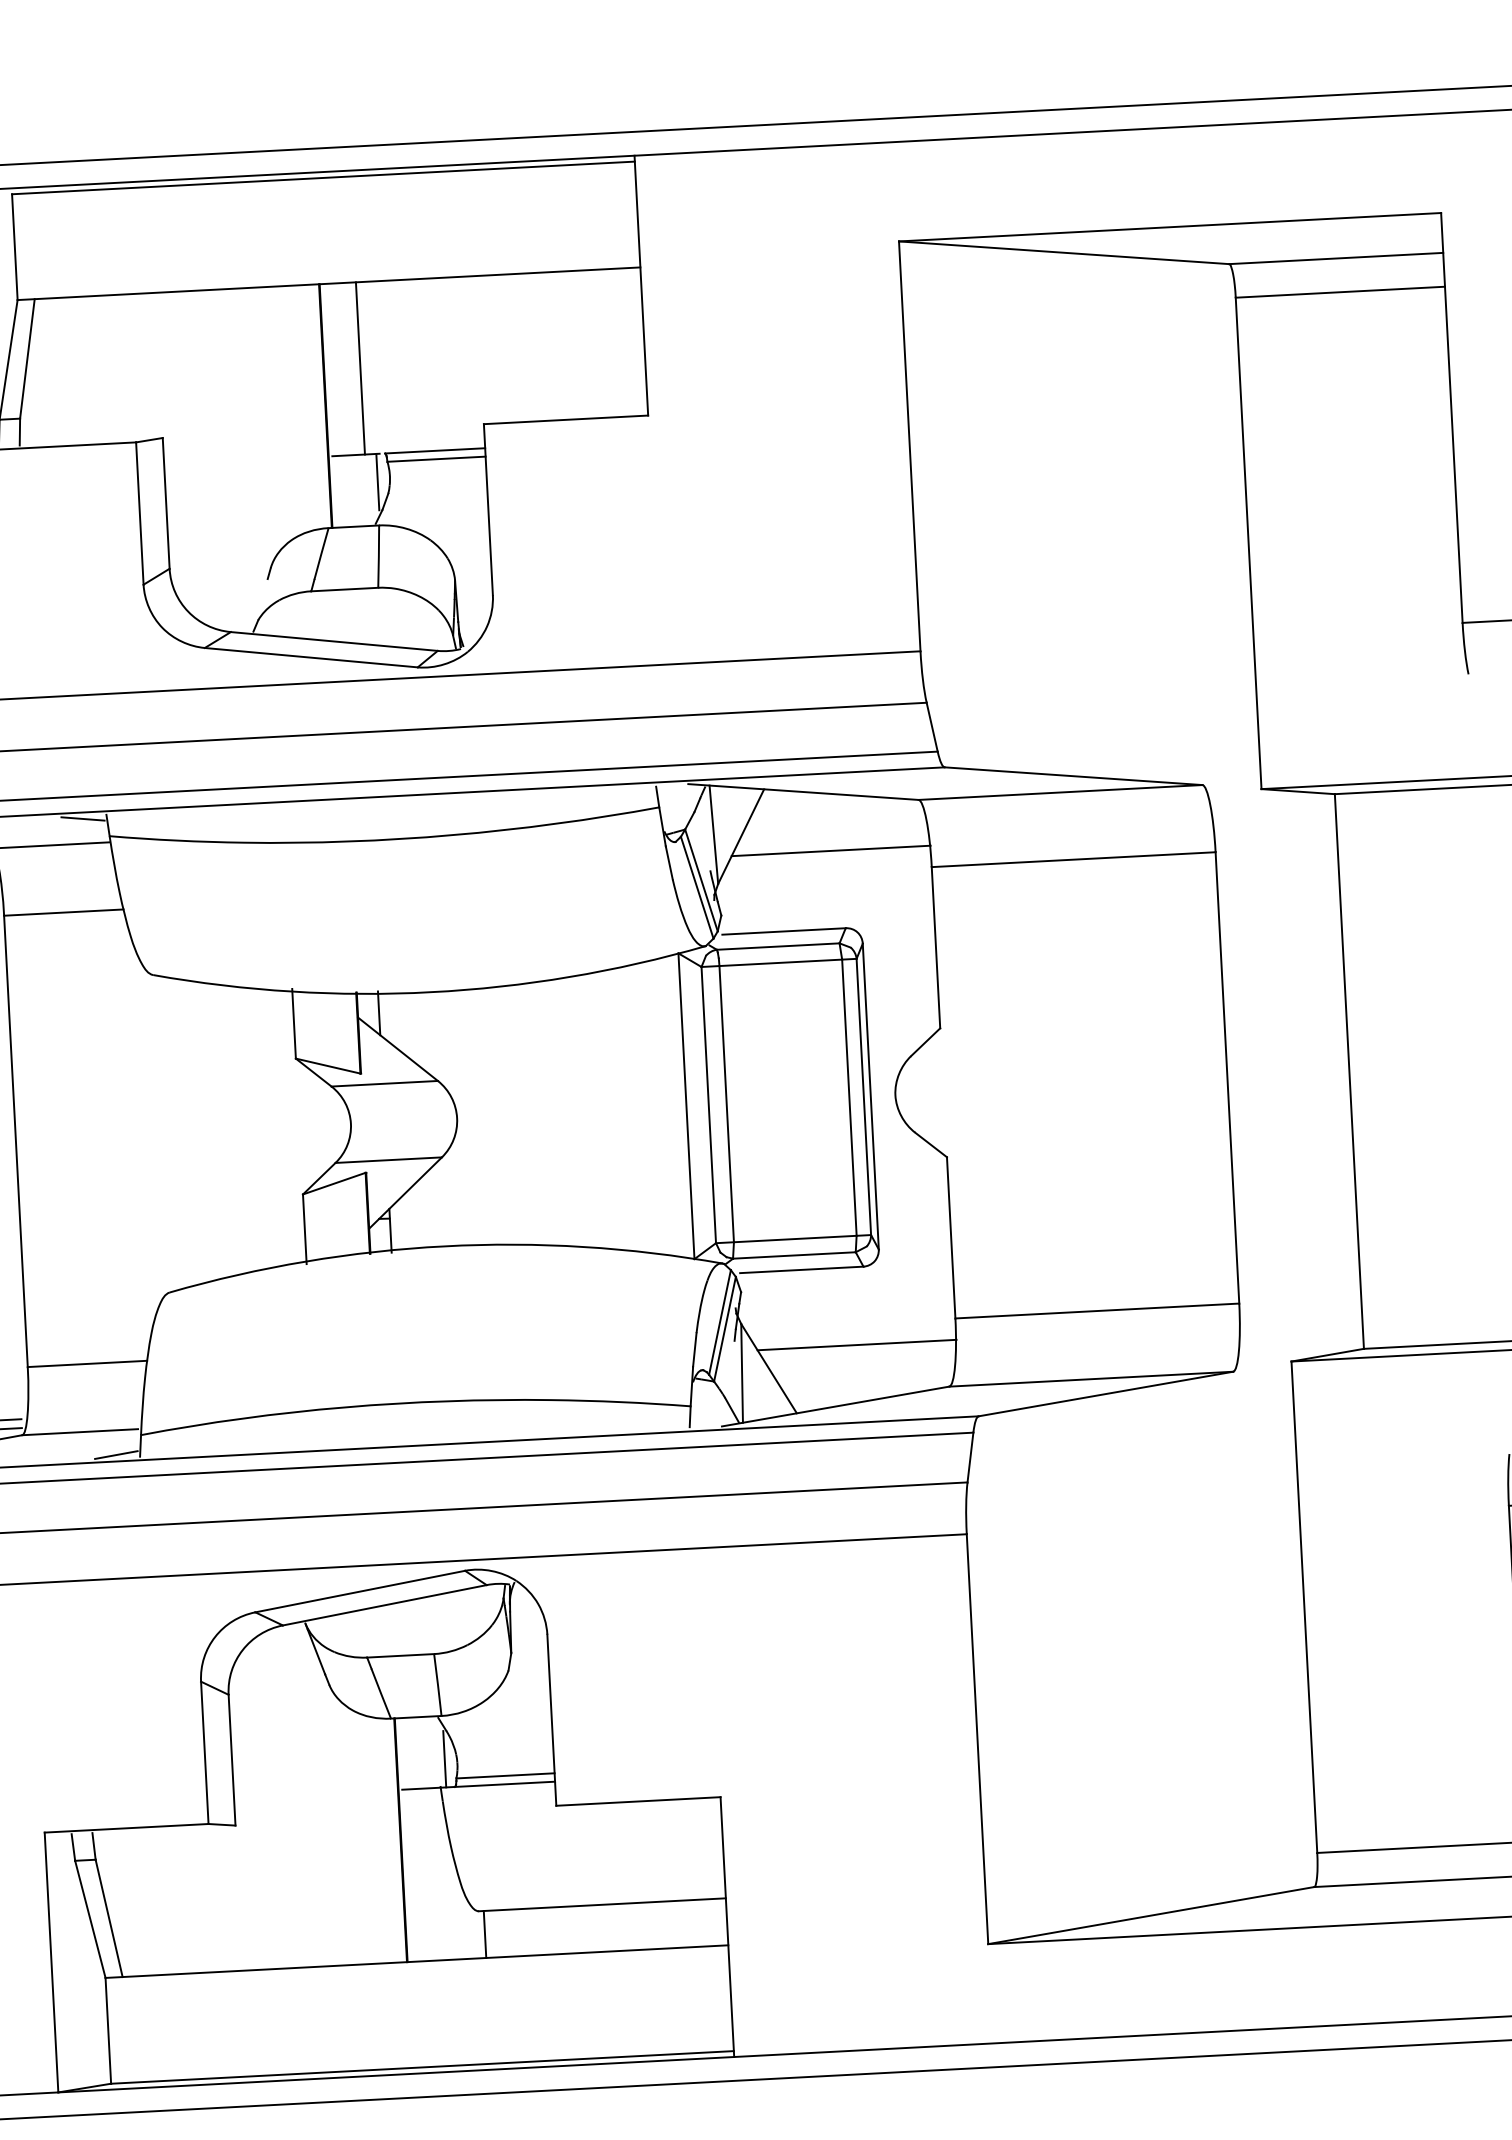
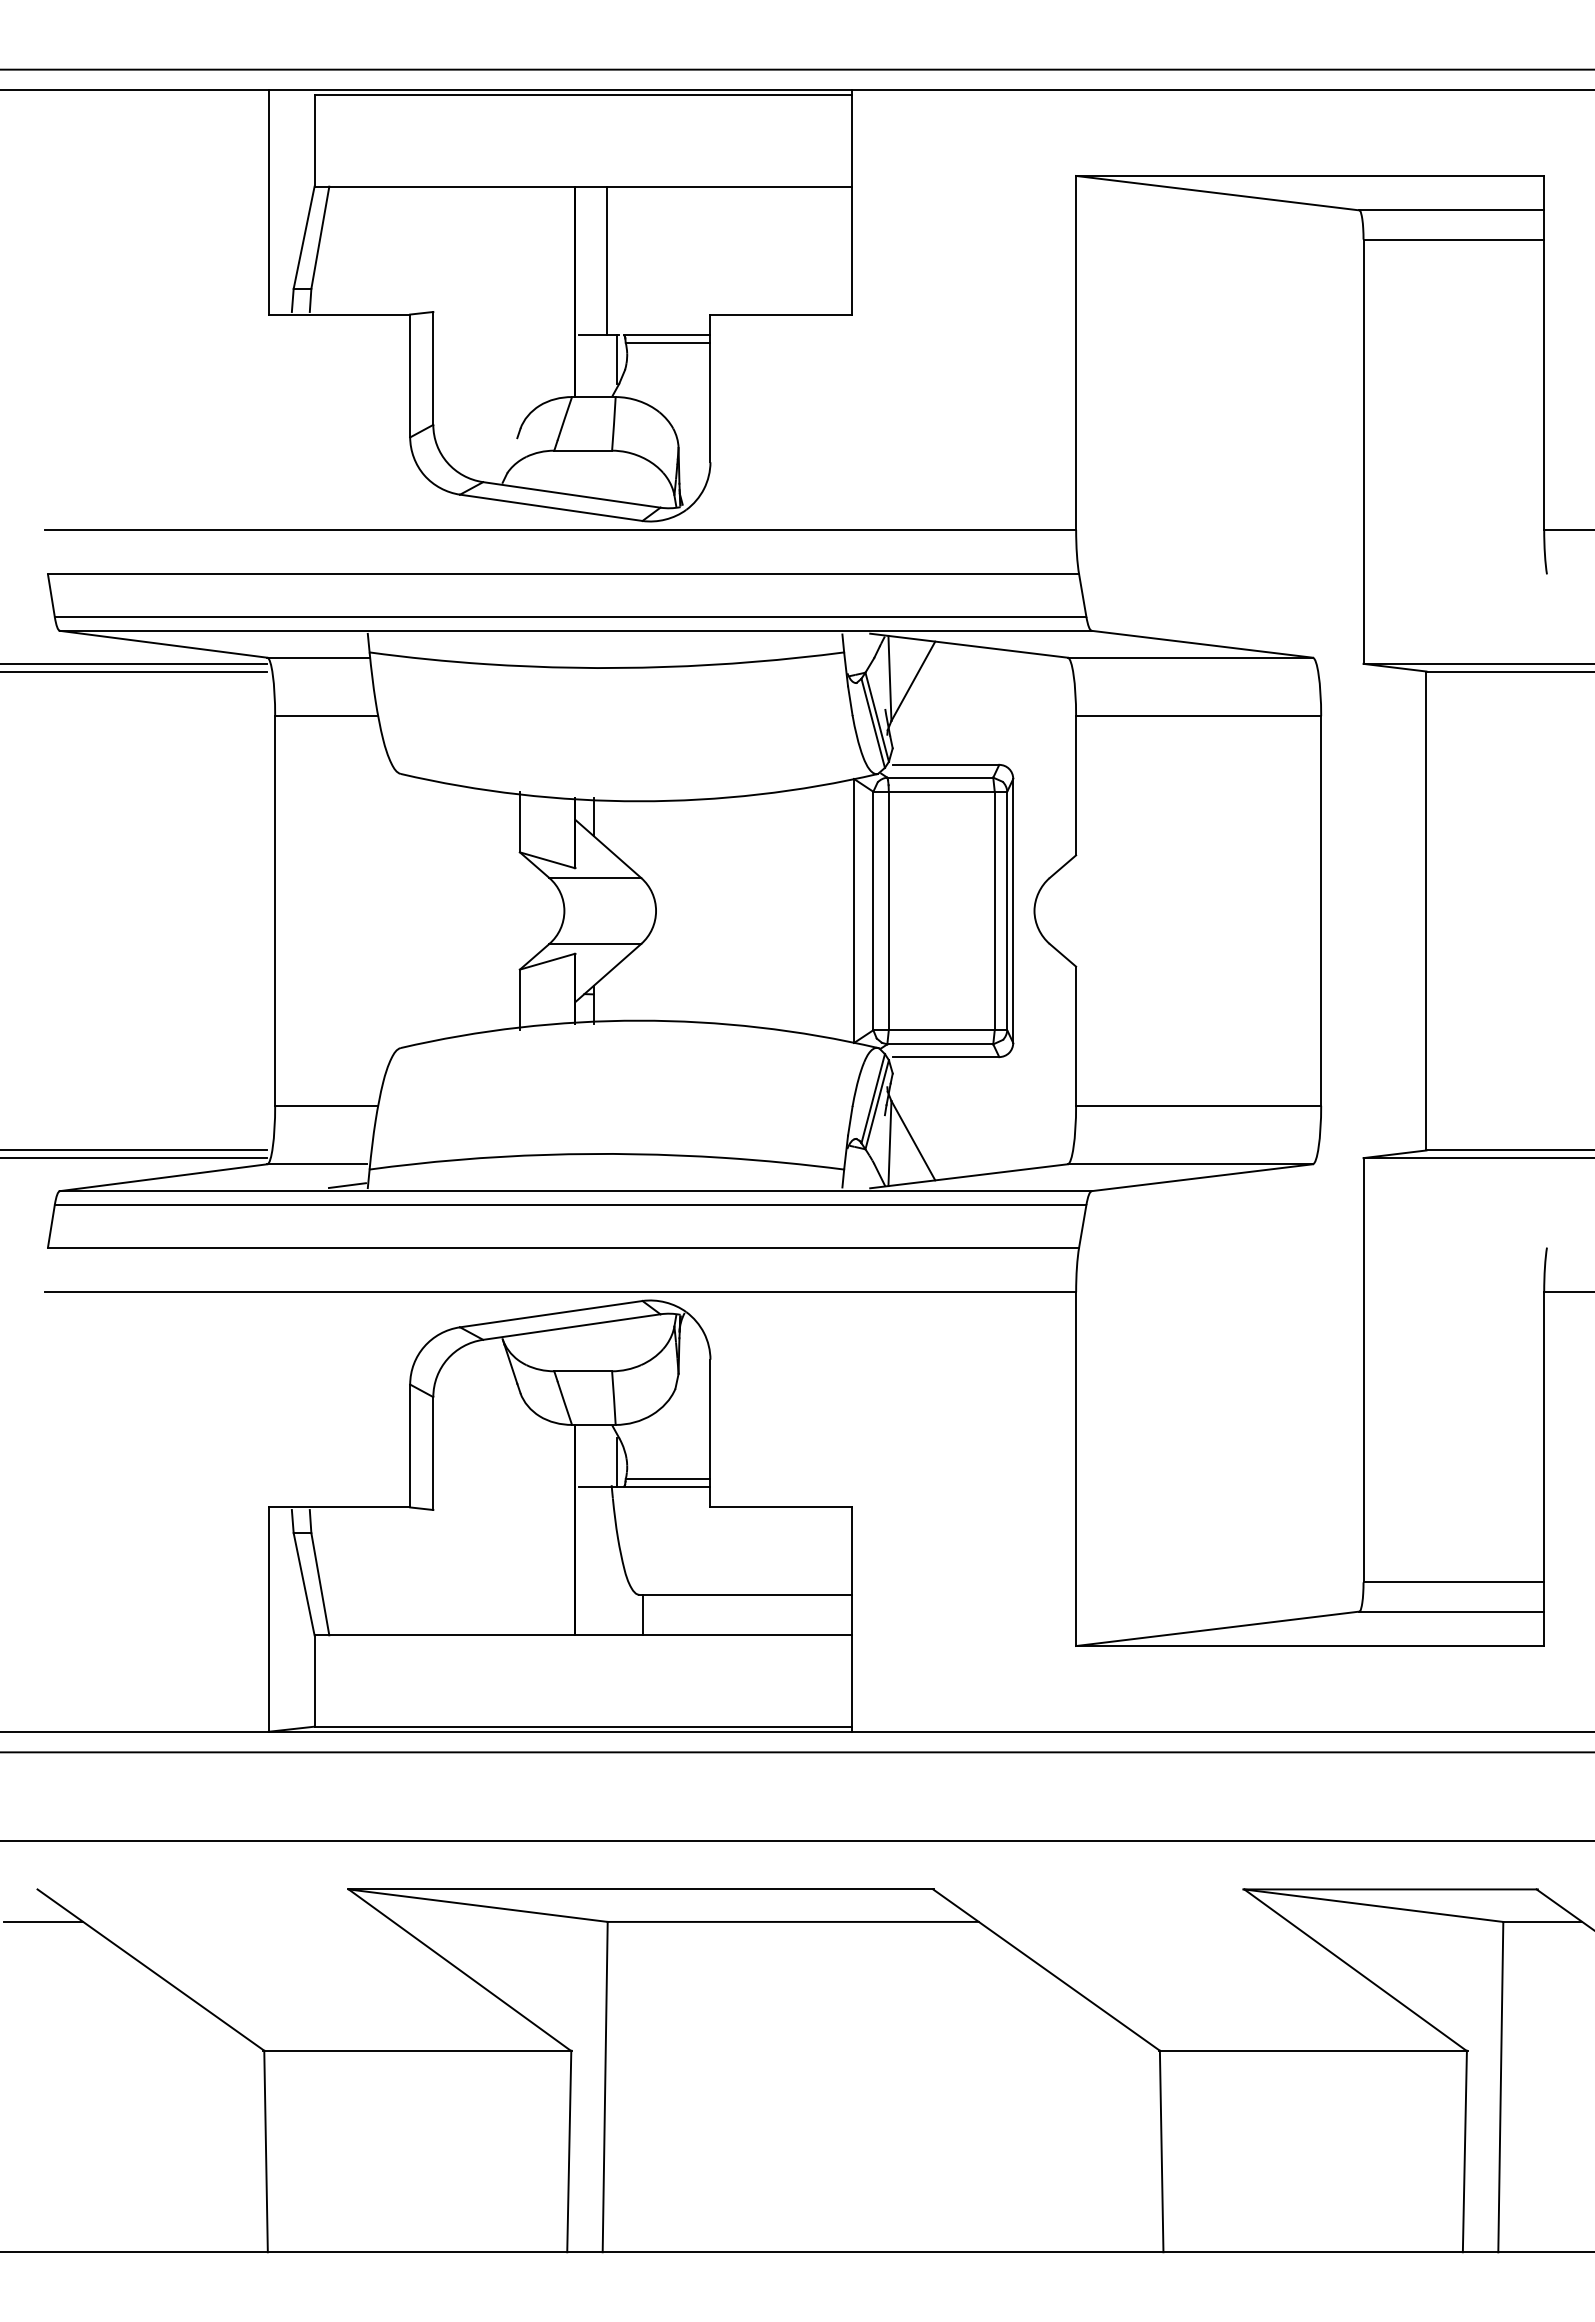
line: (81, 819) -> (346, 636), removed
line: (831, 850) -> (990, 697), removed
line: (857, 1345) -> (990, 1124), removed

